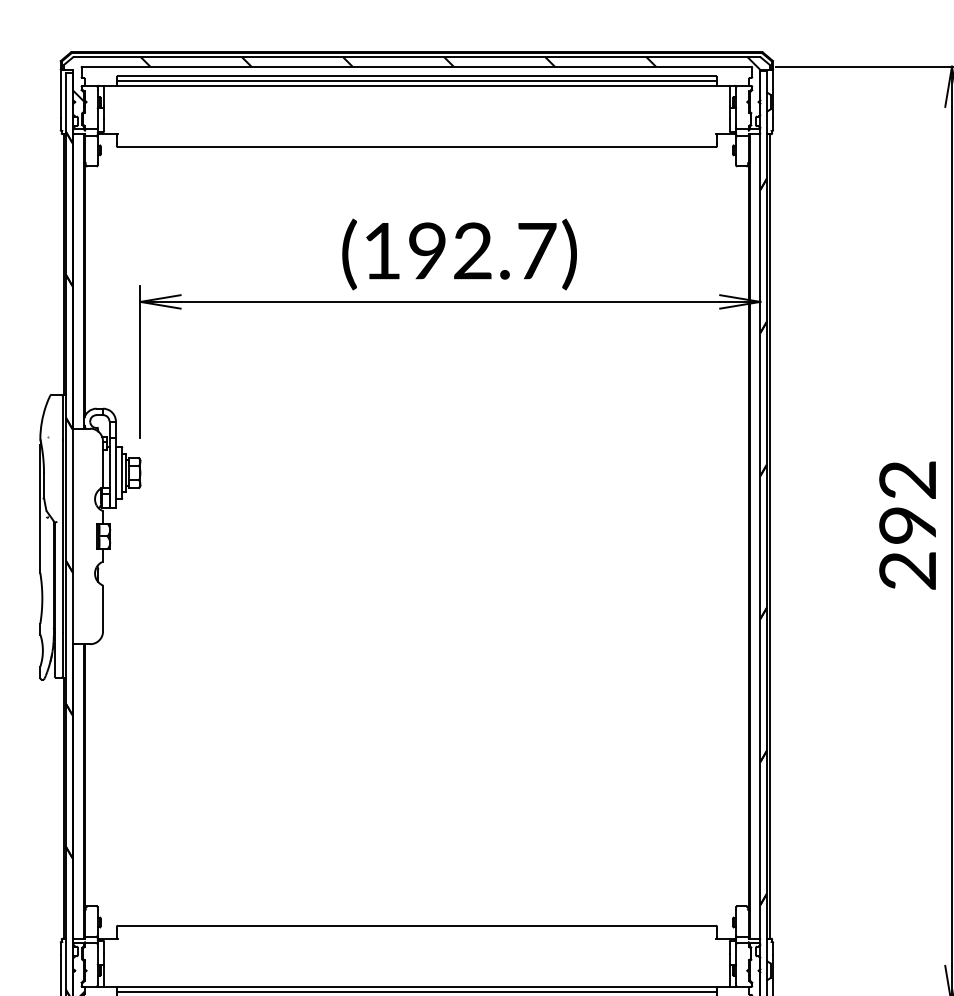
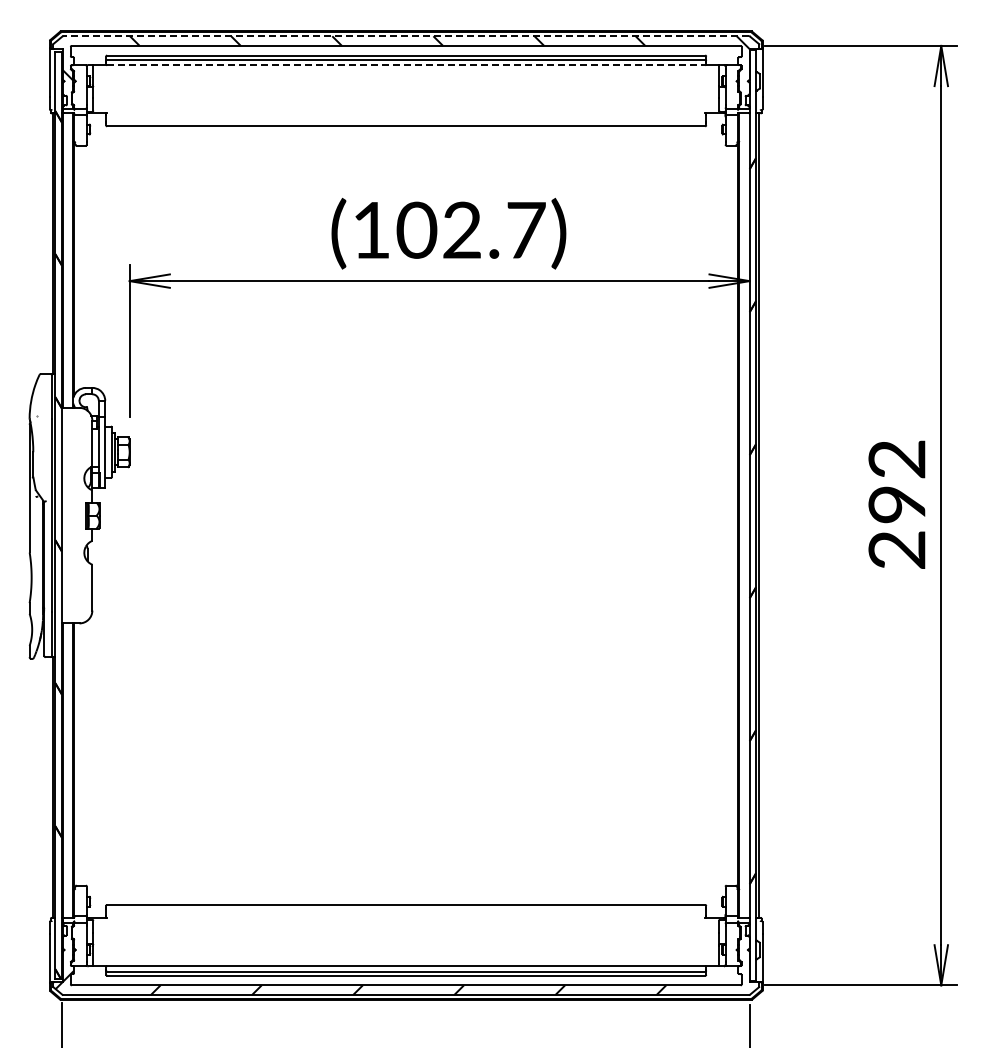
line: (416, 57) -> (405, 36), solid -> dashed
line: (417, 86) -> (406, 65), solid -> dashed
text: (427, 251) -> (416, 230), (192.7) -> (102.7)

